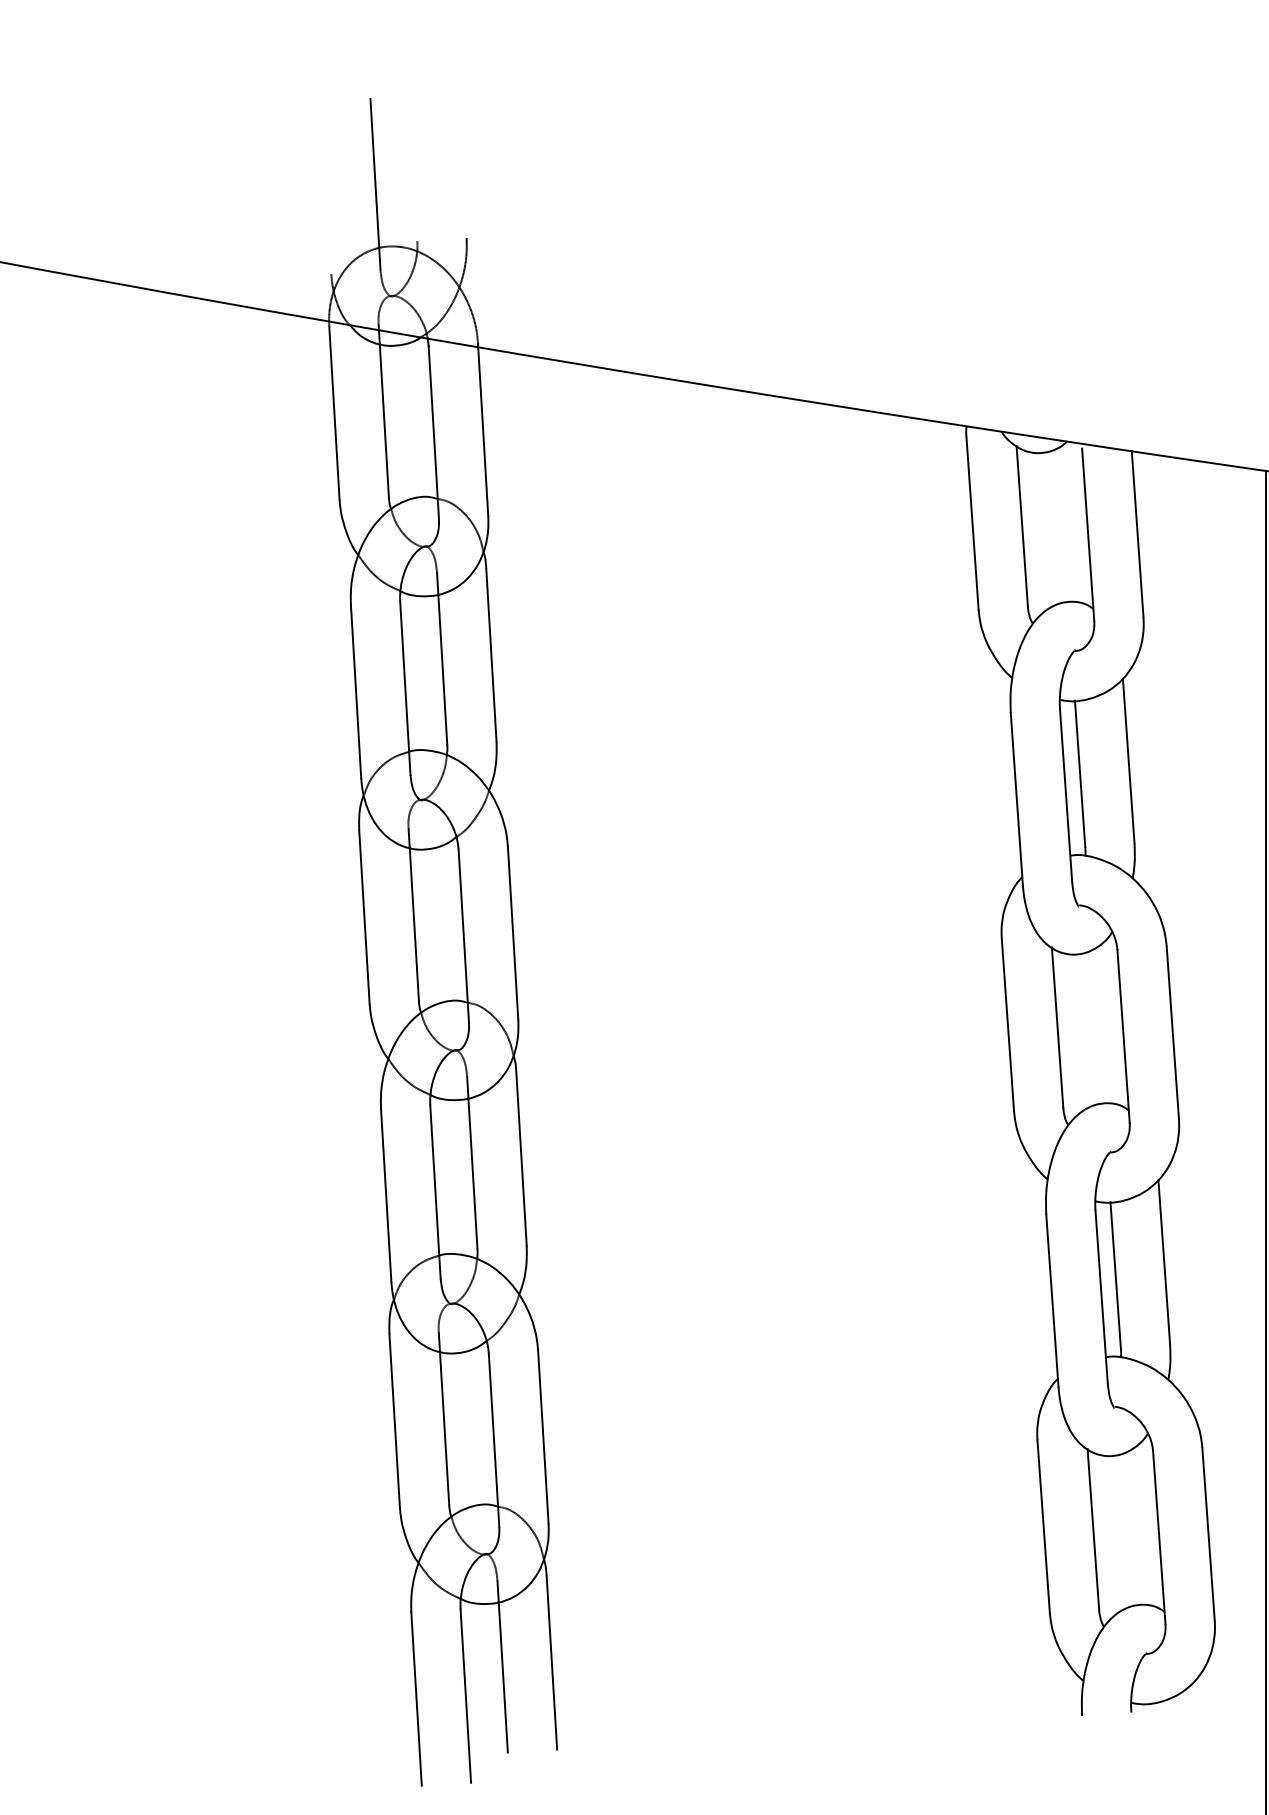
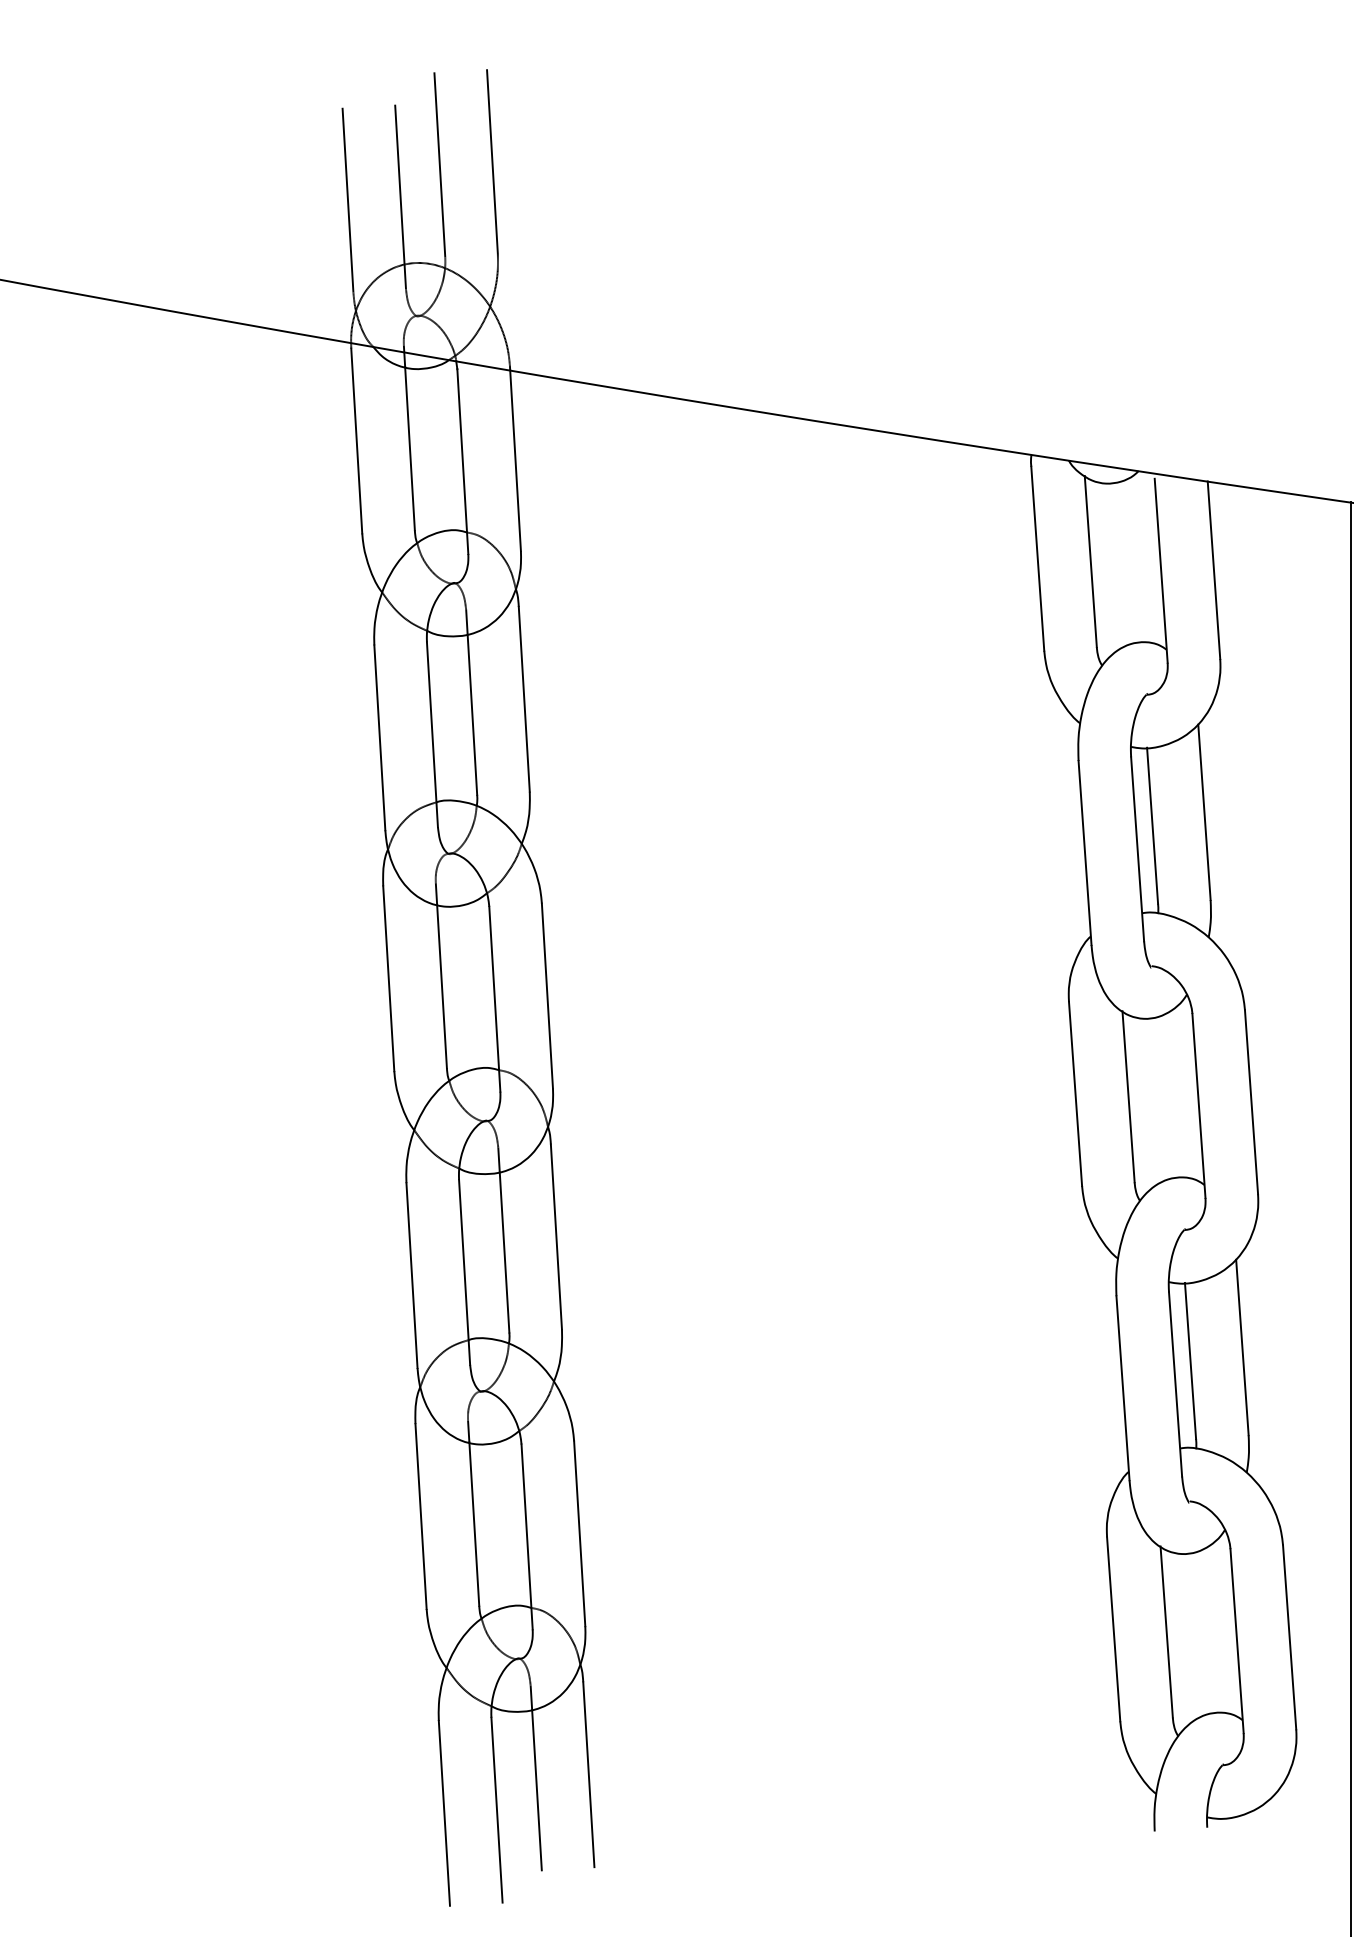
line: (460, 151) -> (491, 161), added
line: (411, 154) -> (439, 164), added
line: (325, 186) -> (347, 199), added

